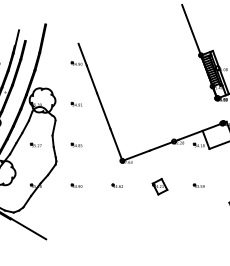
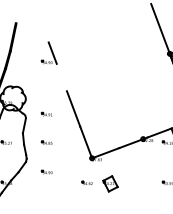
line: (91, 79) -> (61, 77), removed
part: (76, 103) -> (46, 113), moved
part: (76, 185) -> (46, 171), moved
part: (159, 186) -> (109, 183), moved

